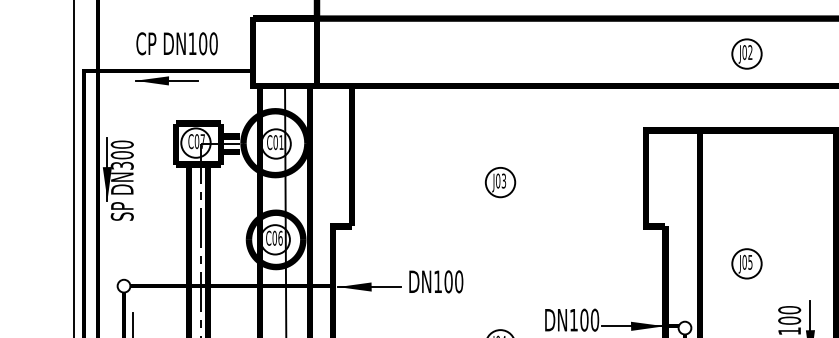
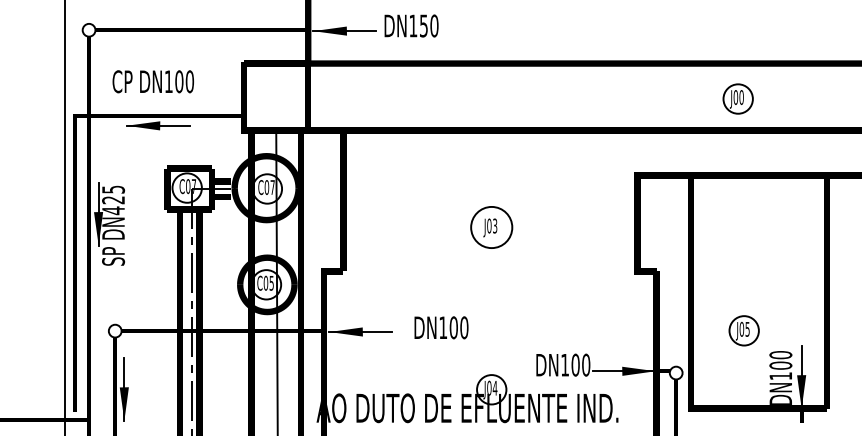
text: (176, 43) -> (152, 81), moved
text: (750, 52) -> (741, 97), J02 -> J00
text: (281, 142) -> (272, 187), C01 -> C07
text: (122, 155) -> (113, 200), DN300 -> DN425
circle: (500, 182) -> (491, 227), size x1.4
text: (280, 237) -> (271, 282), C06 -> C05
part: (746, 263) -> (743, 330), moved
text: (436, 281) -> (441, 327), moved

